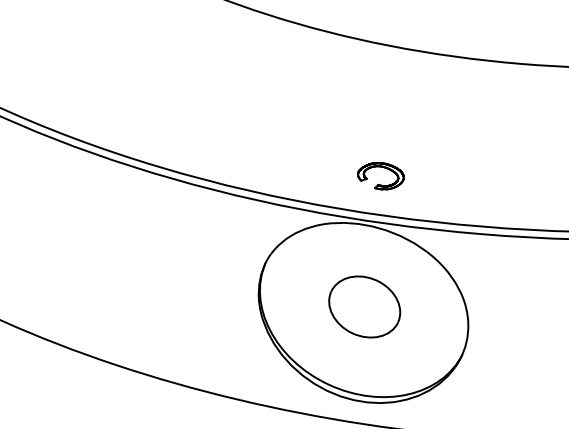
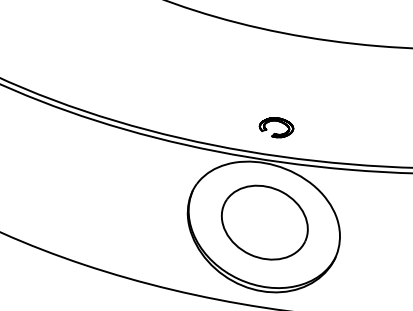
part: (364, 306) -> (264, 222), size x1.67

